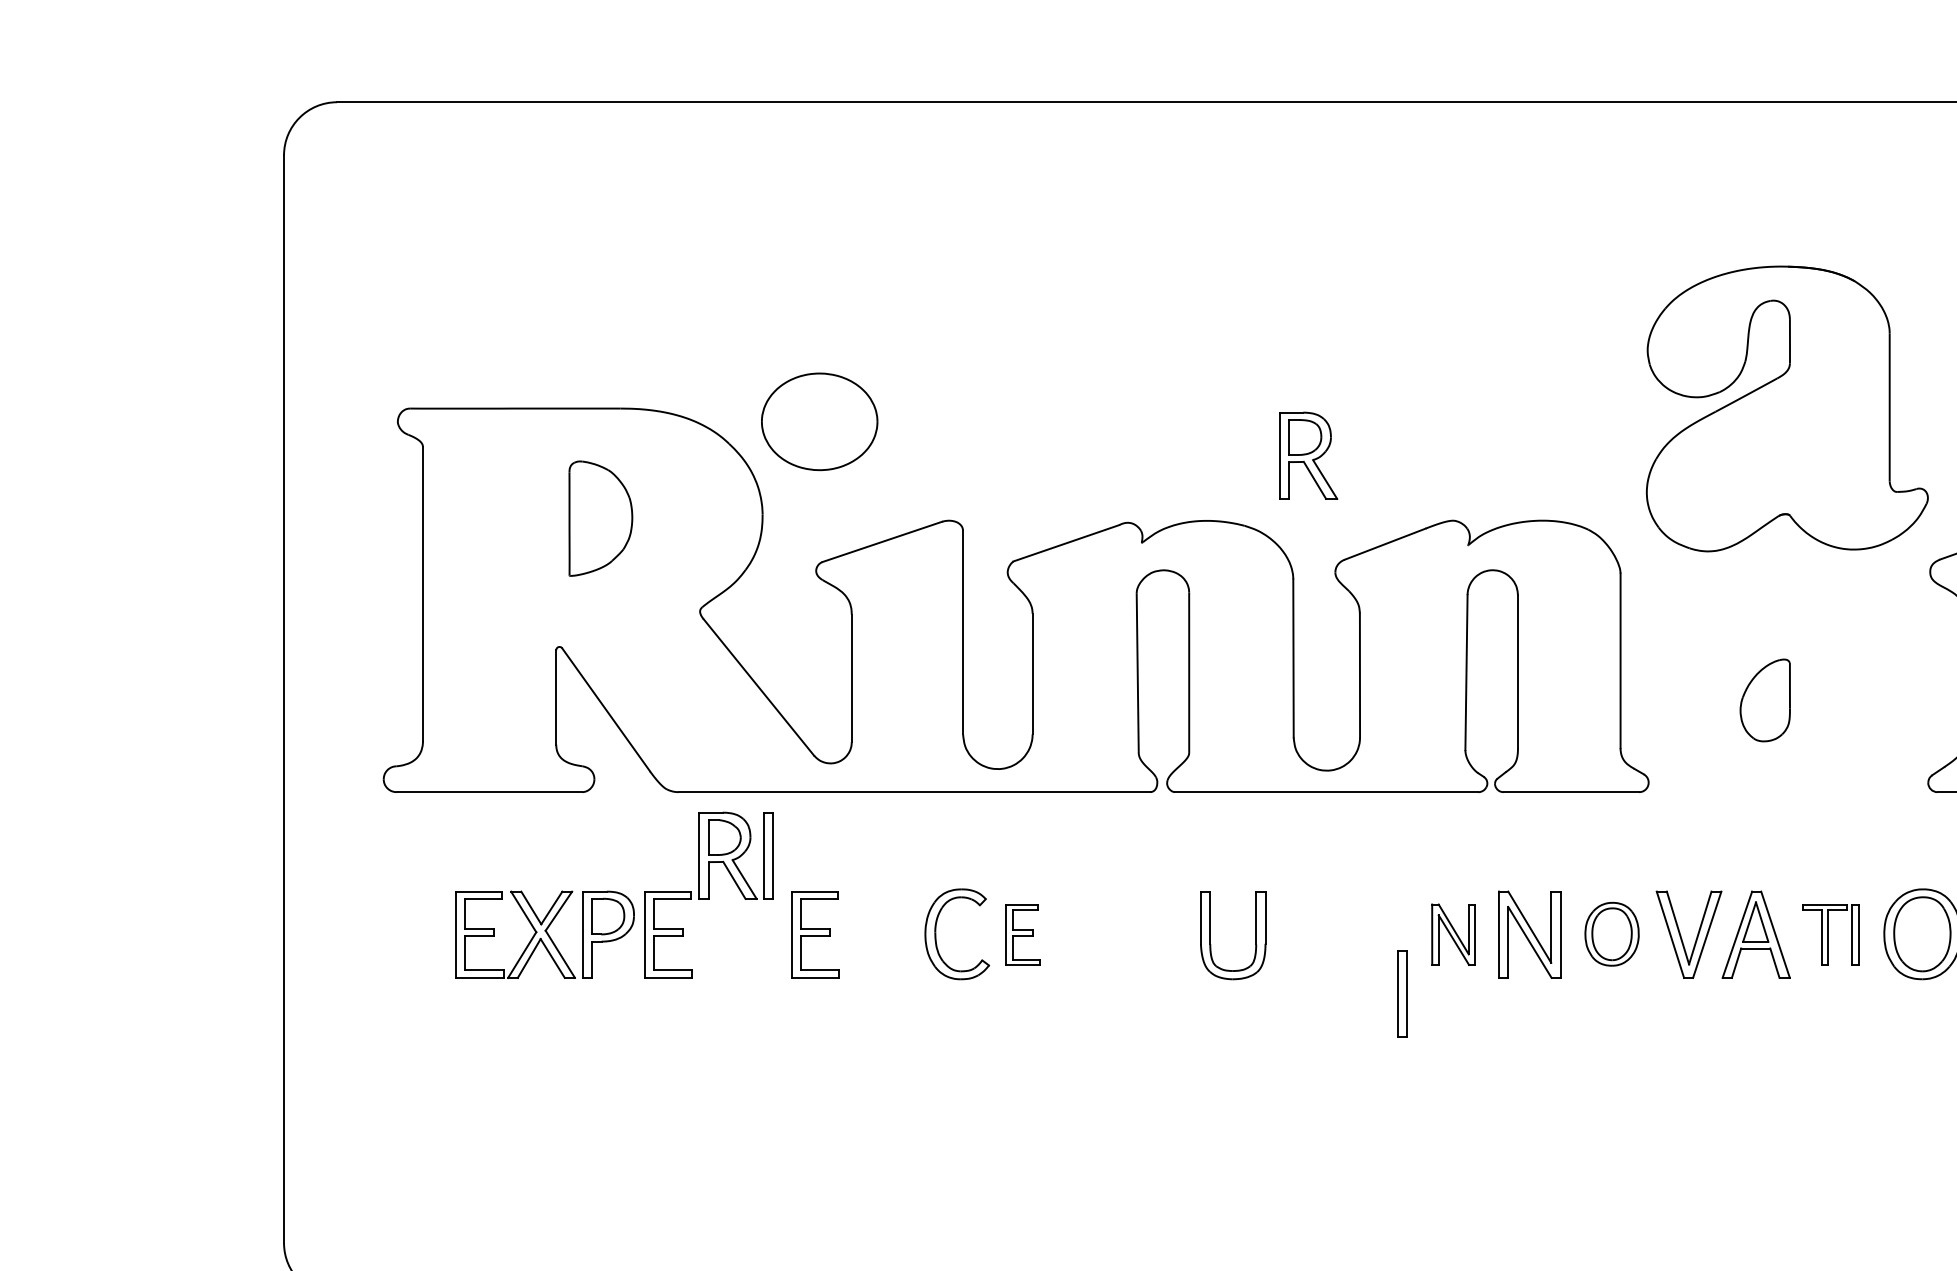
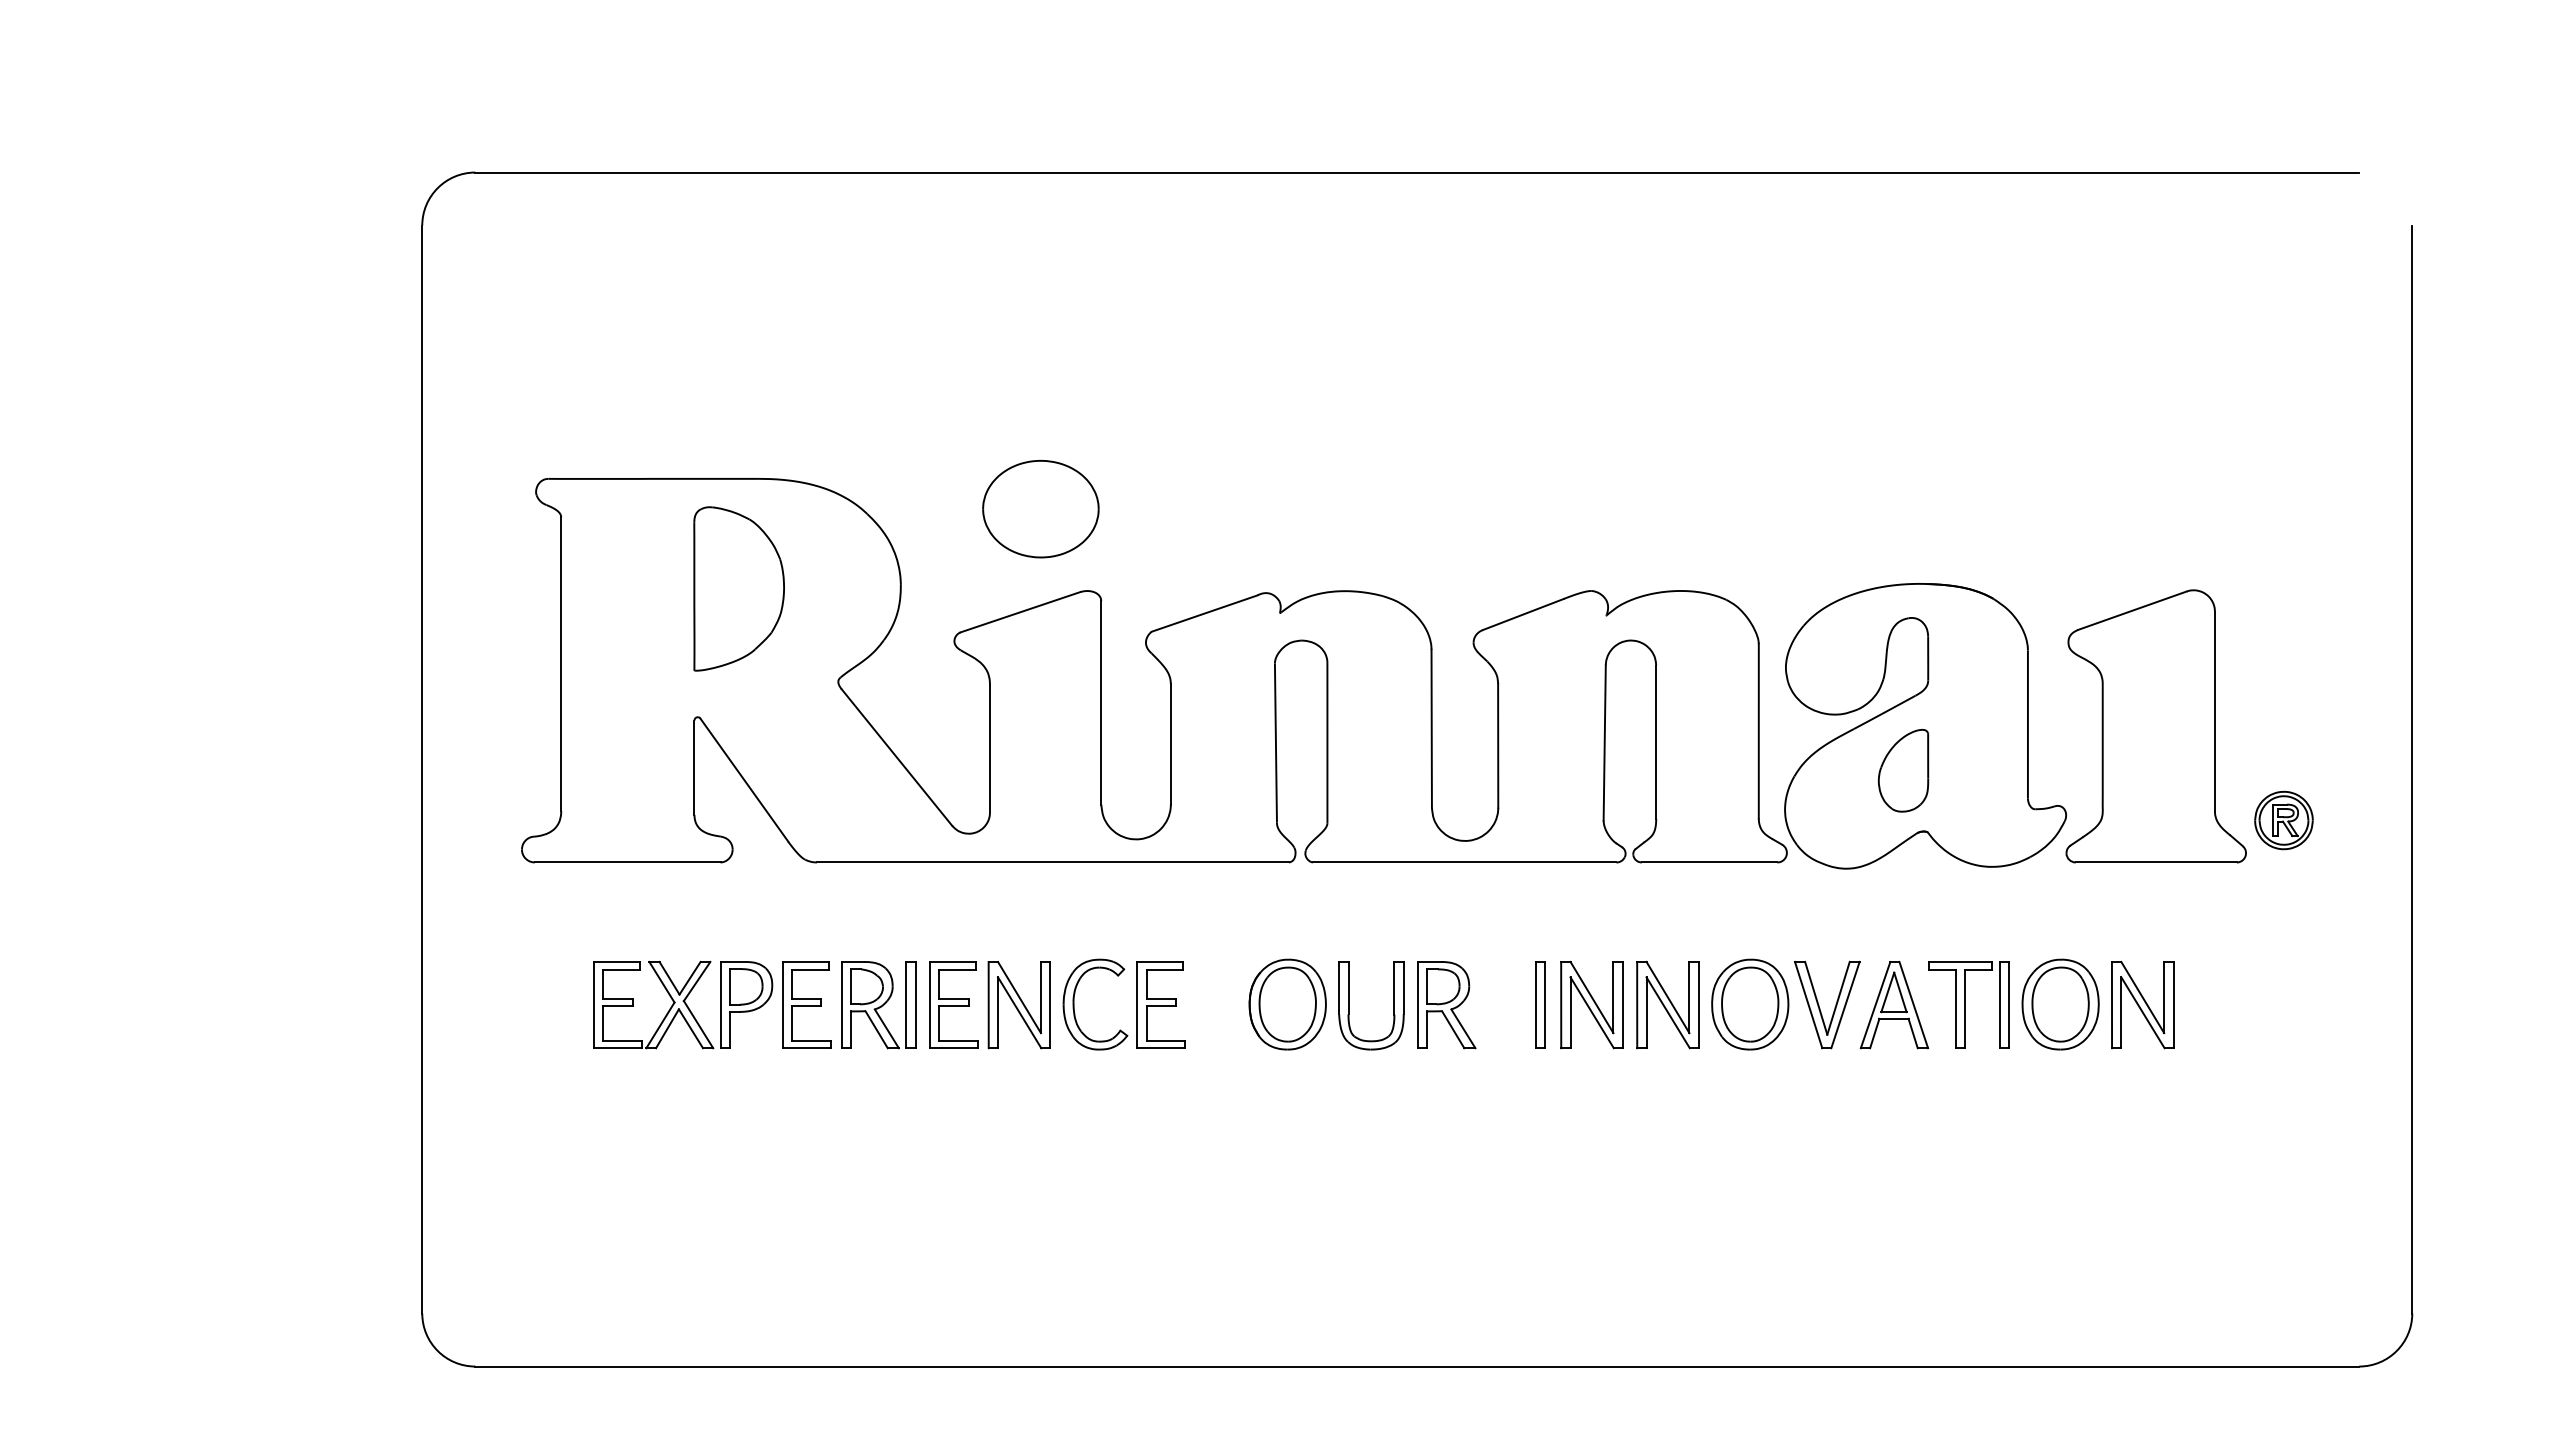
part: (1787, 409) -> (1925, 726), moved
part: (819, 422) -> (1040, 509), moved
part: (1308, 456) -> (1446, 1005), moved
part: (600, 518) -> (738, 588), size x1.43
part: (736, 856) -> (878, 1005), moved
part: (880, 934) -> (1018, 1004), added
part: (1022, 934) -> (1160, 1004), size x1.43
part: (1149, 934) -> (1287, 1004), added
part: (1453, 934) -> (1591, 1004), size x1.43
part: (1612, 934) -> (1750, 1004), size x1.43
part: (1830, 934) -> (1968, 1004), size x1.43
part: (1402, 993) -> (1540, 1004), moved

